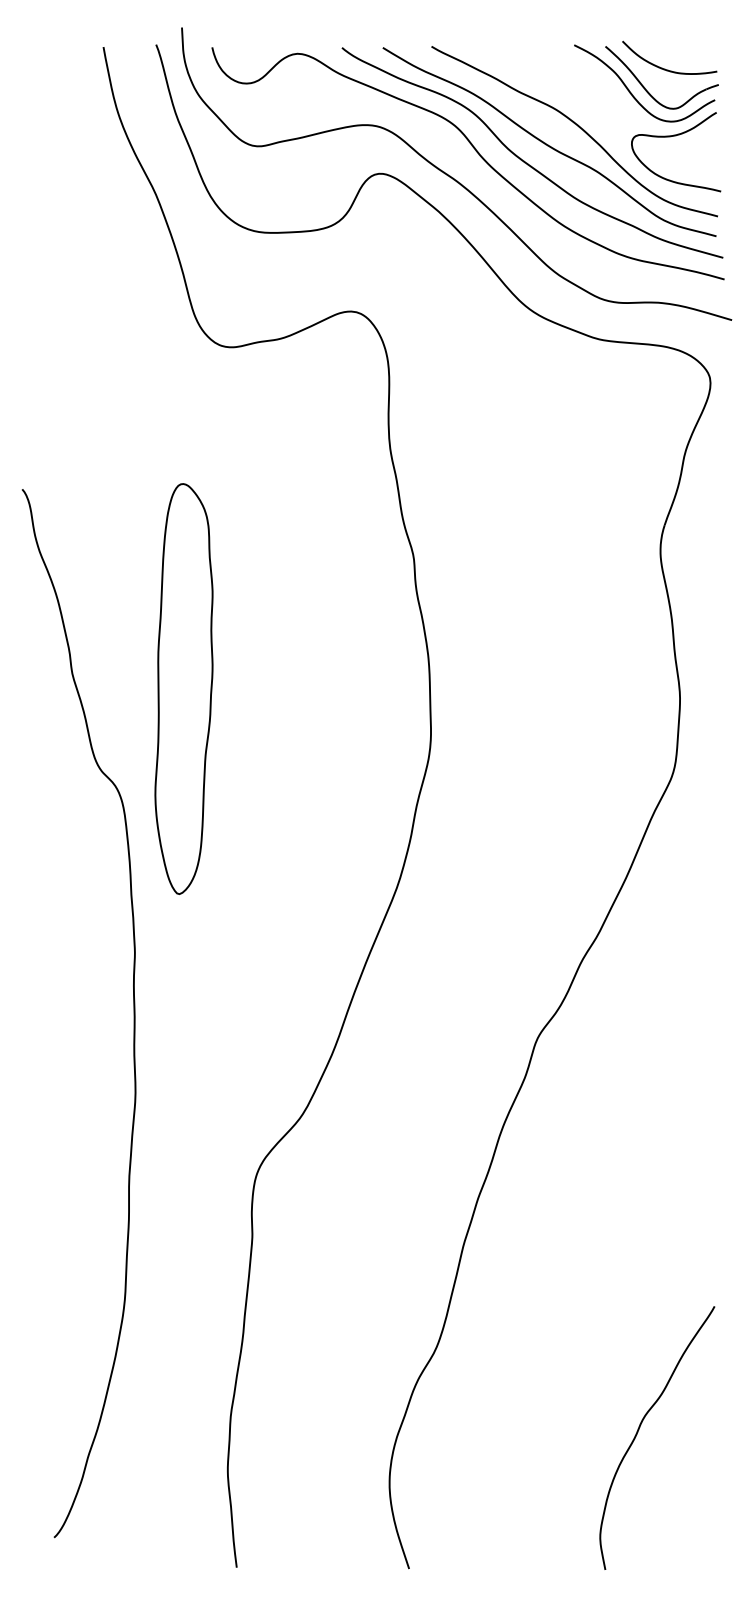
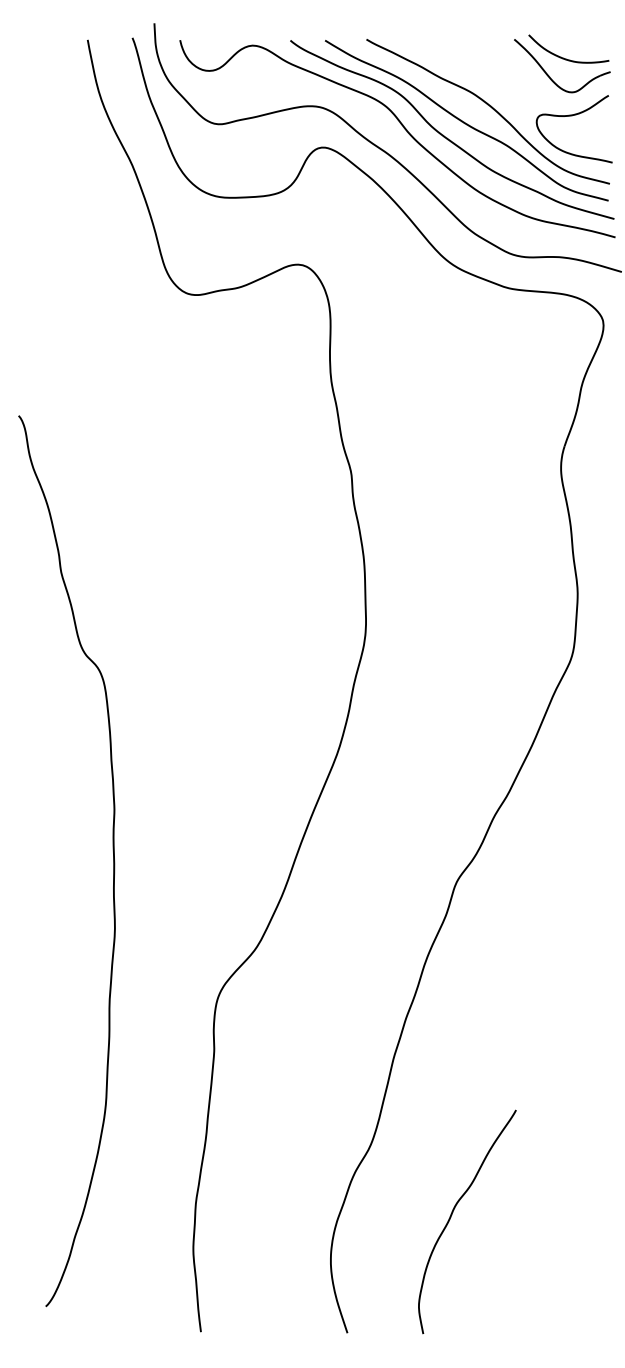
curve: (632, 93) -> (537, 79), removed
part: (183, 688) -> (155, 584), removed
curve: (639, 1430) -> (452, 1215), moved

